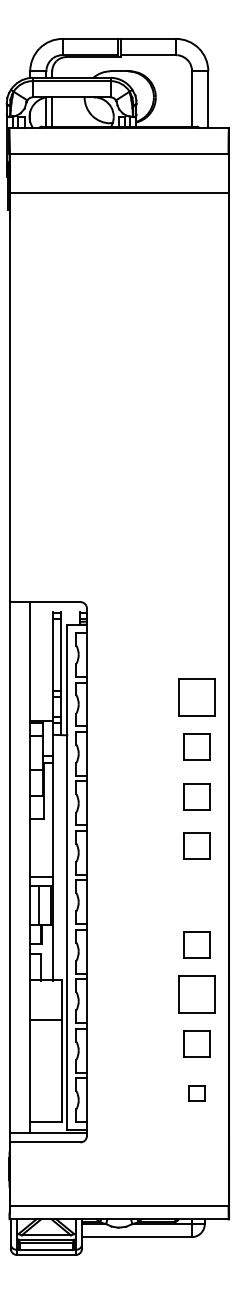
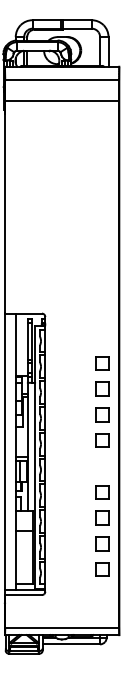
part: (196, 697) -> (102, 363), size x0.71
part: (196, 993) -> (102, 517), size x0.71
part: (196, 1093) -> (102, 569), size x1.67

